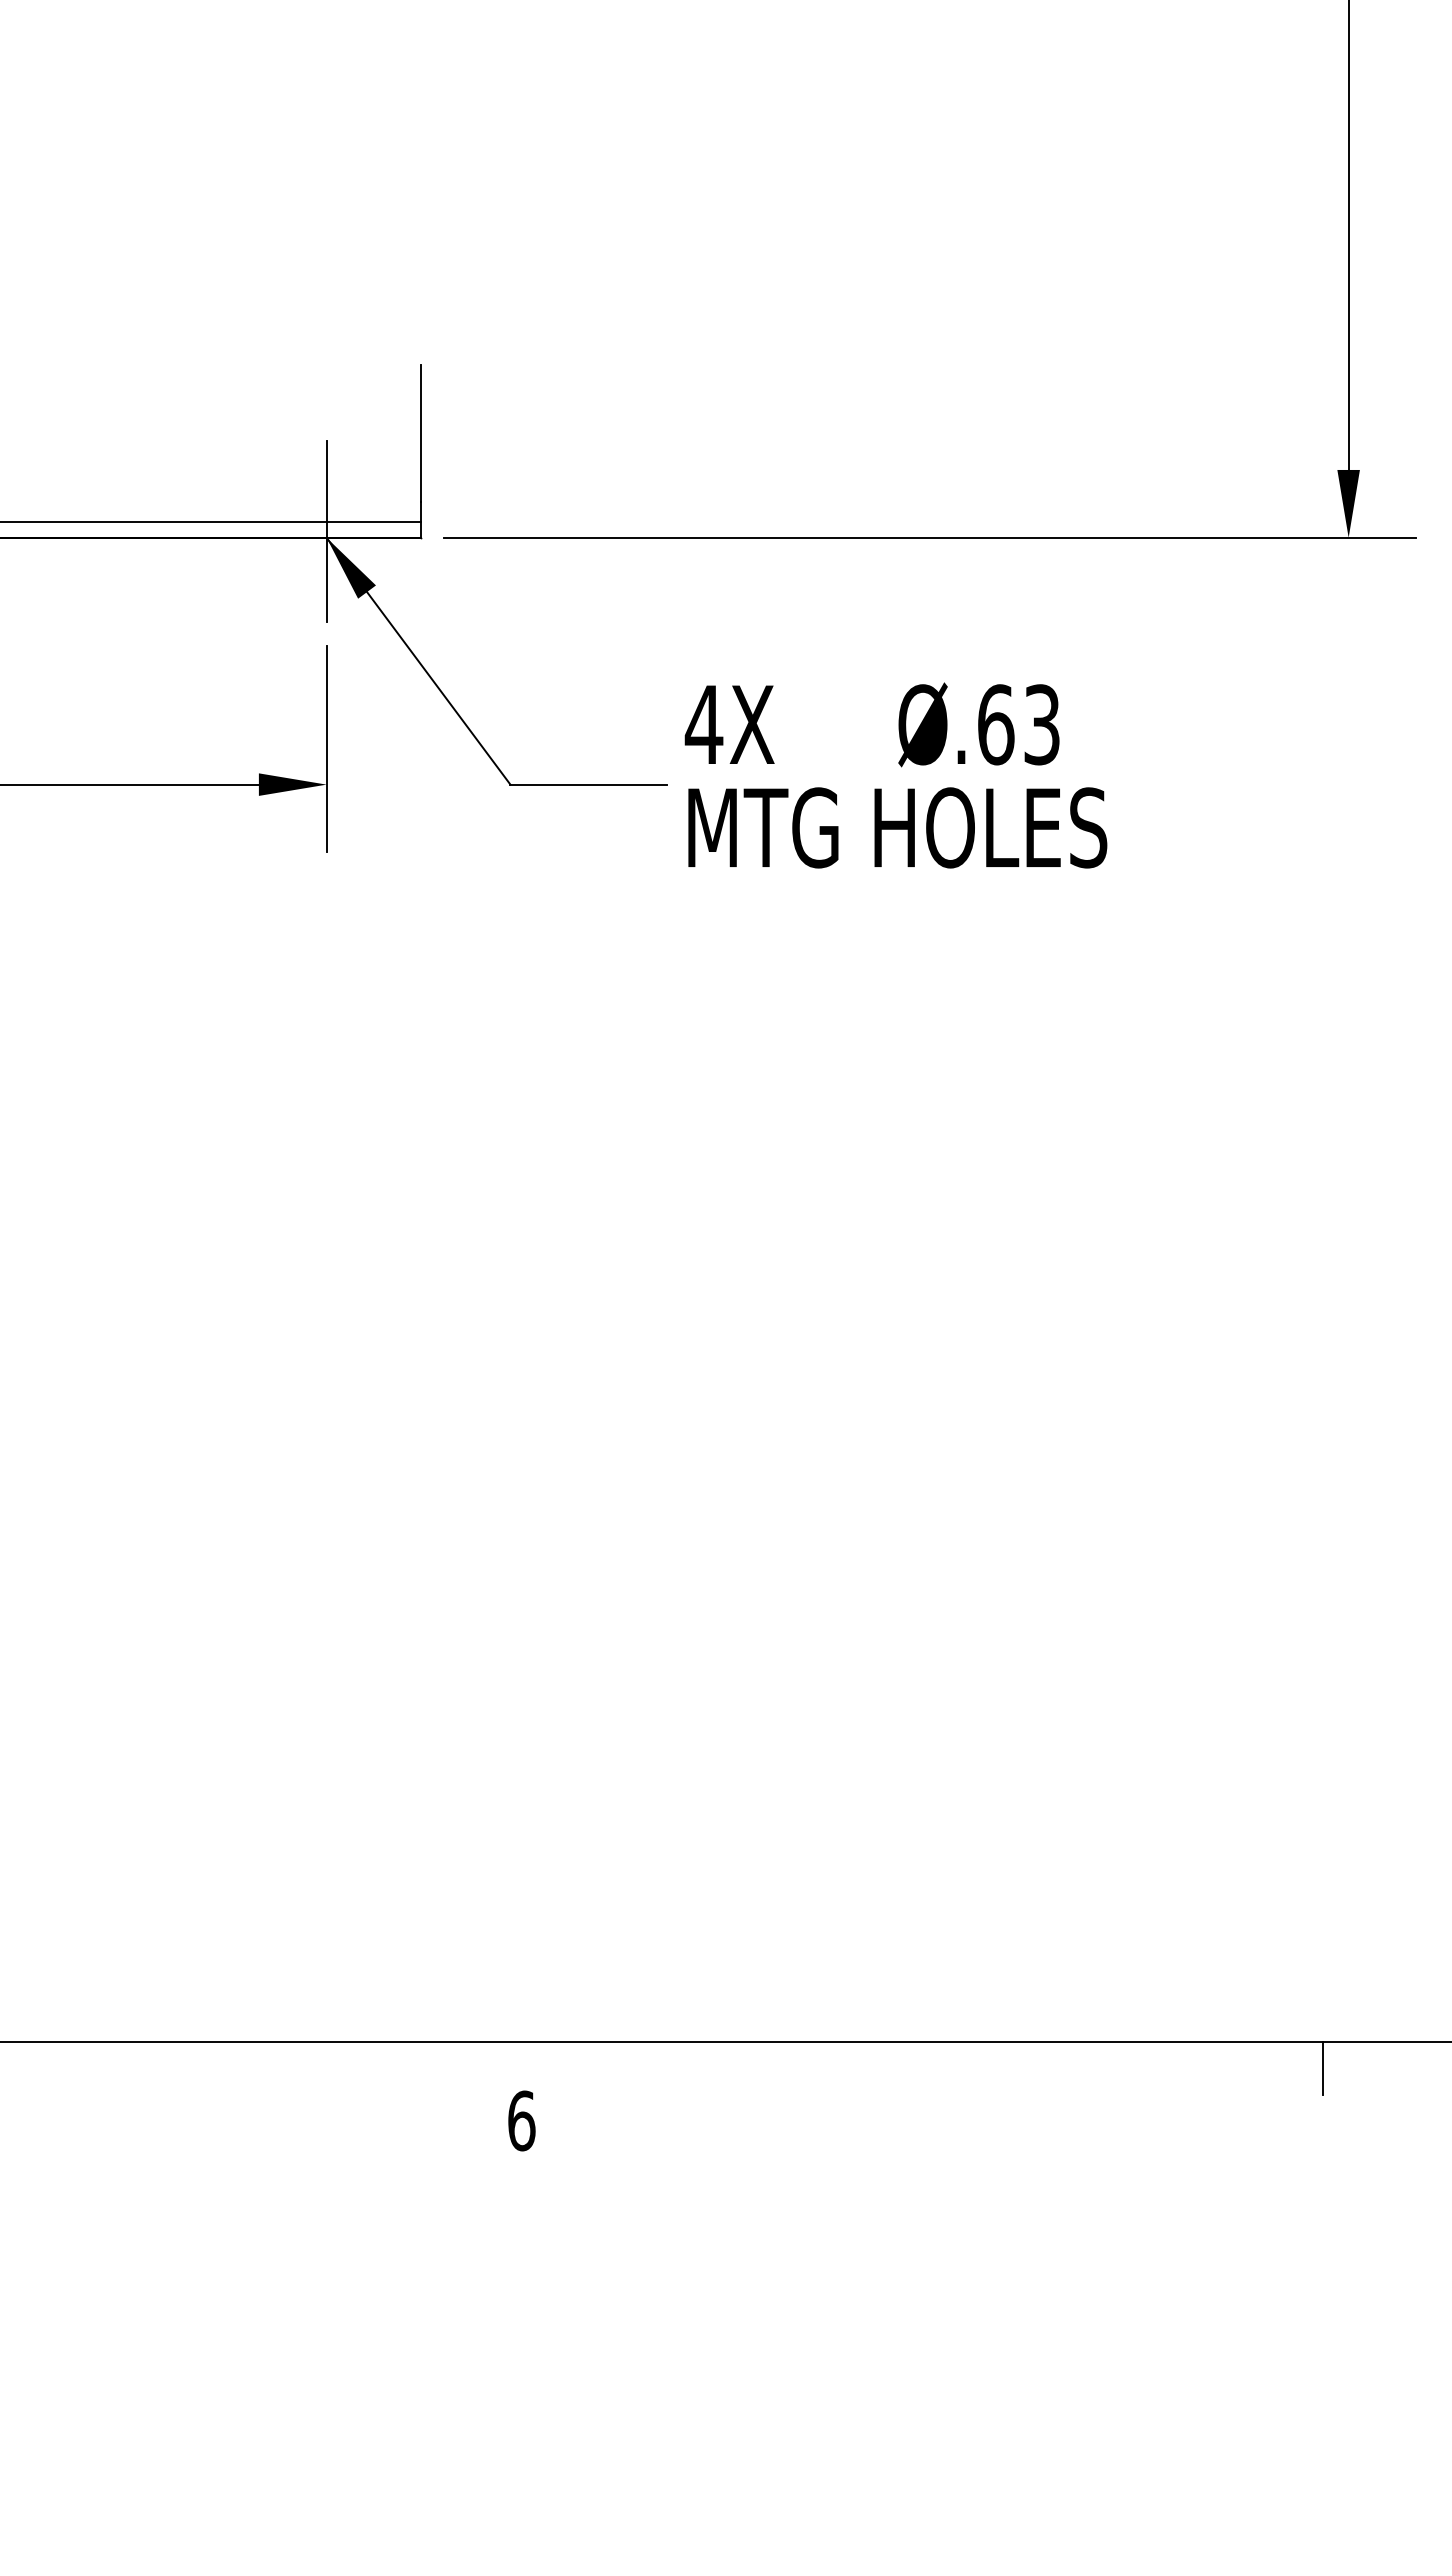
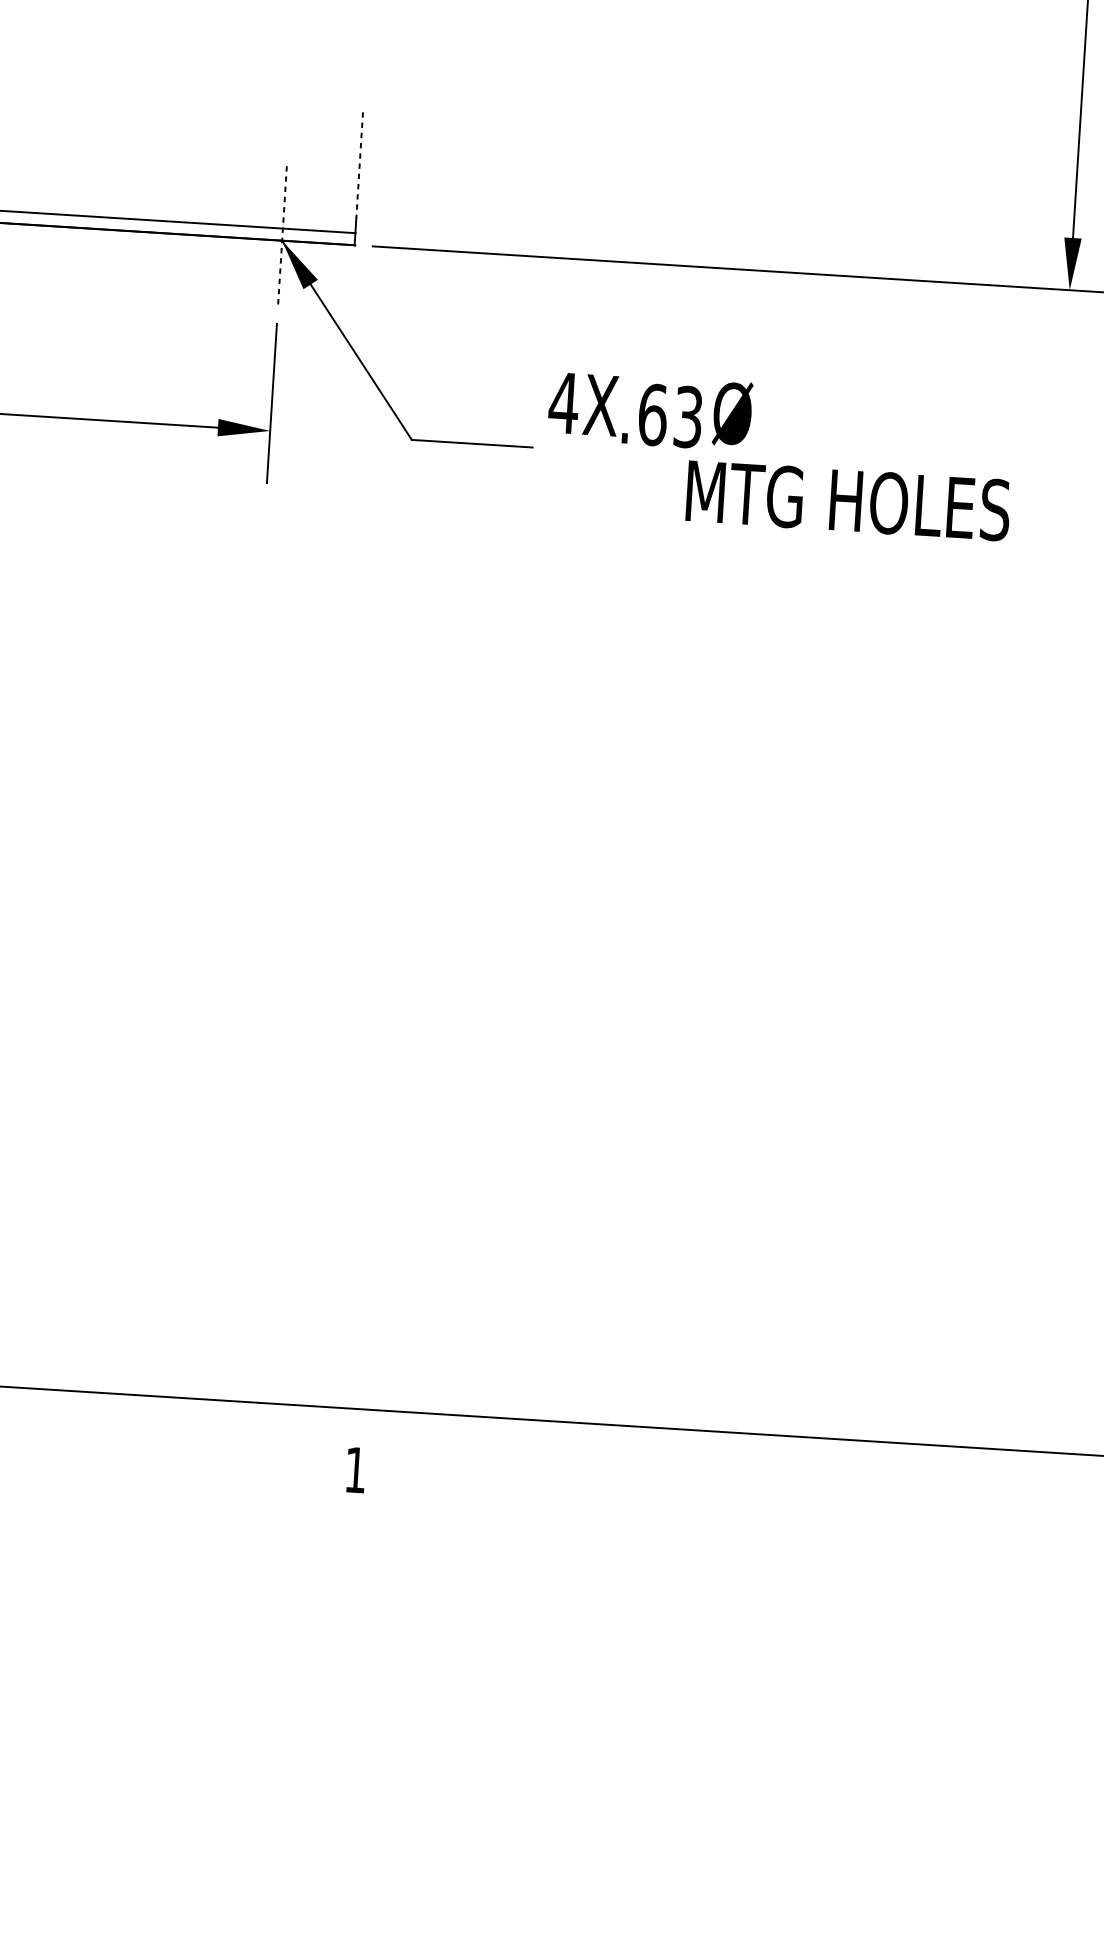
line: (420, 433) -> (359, 164), solid -> dashed
line: (326, 531) -> (282, 235), solid -> dashed
text: (1008, 724) -> (662, 415), moved
text: (897, 827) -> (848, 500), moved
line: (1322, 2067) -> (975, 1467), removed
text: (521, 2120) -> (355, 1469), 6 -> 1

